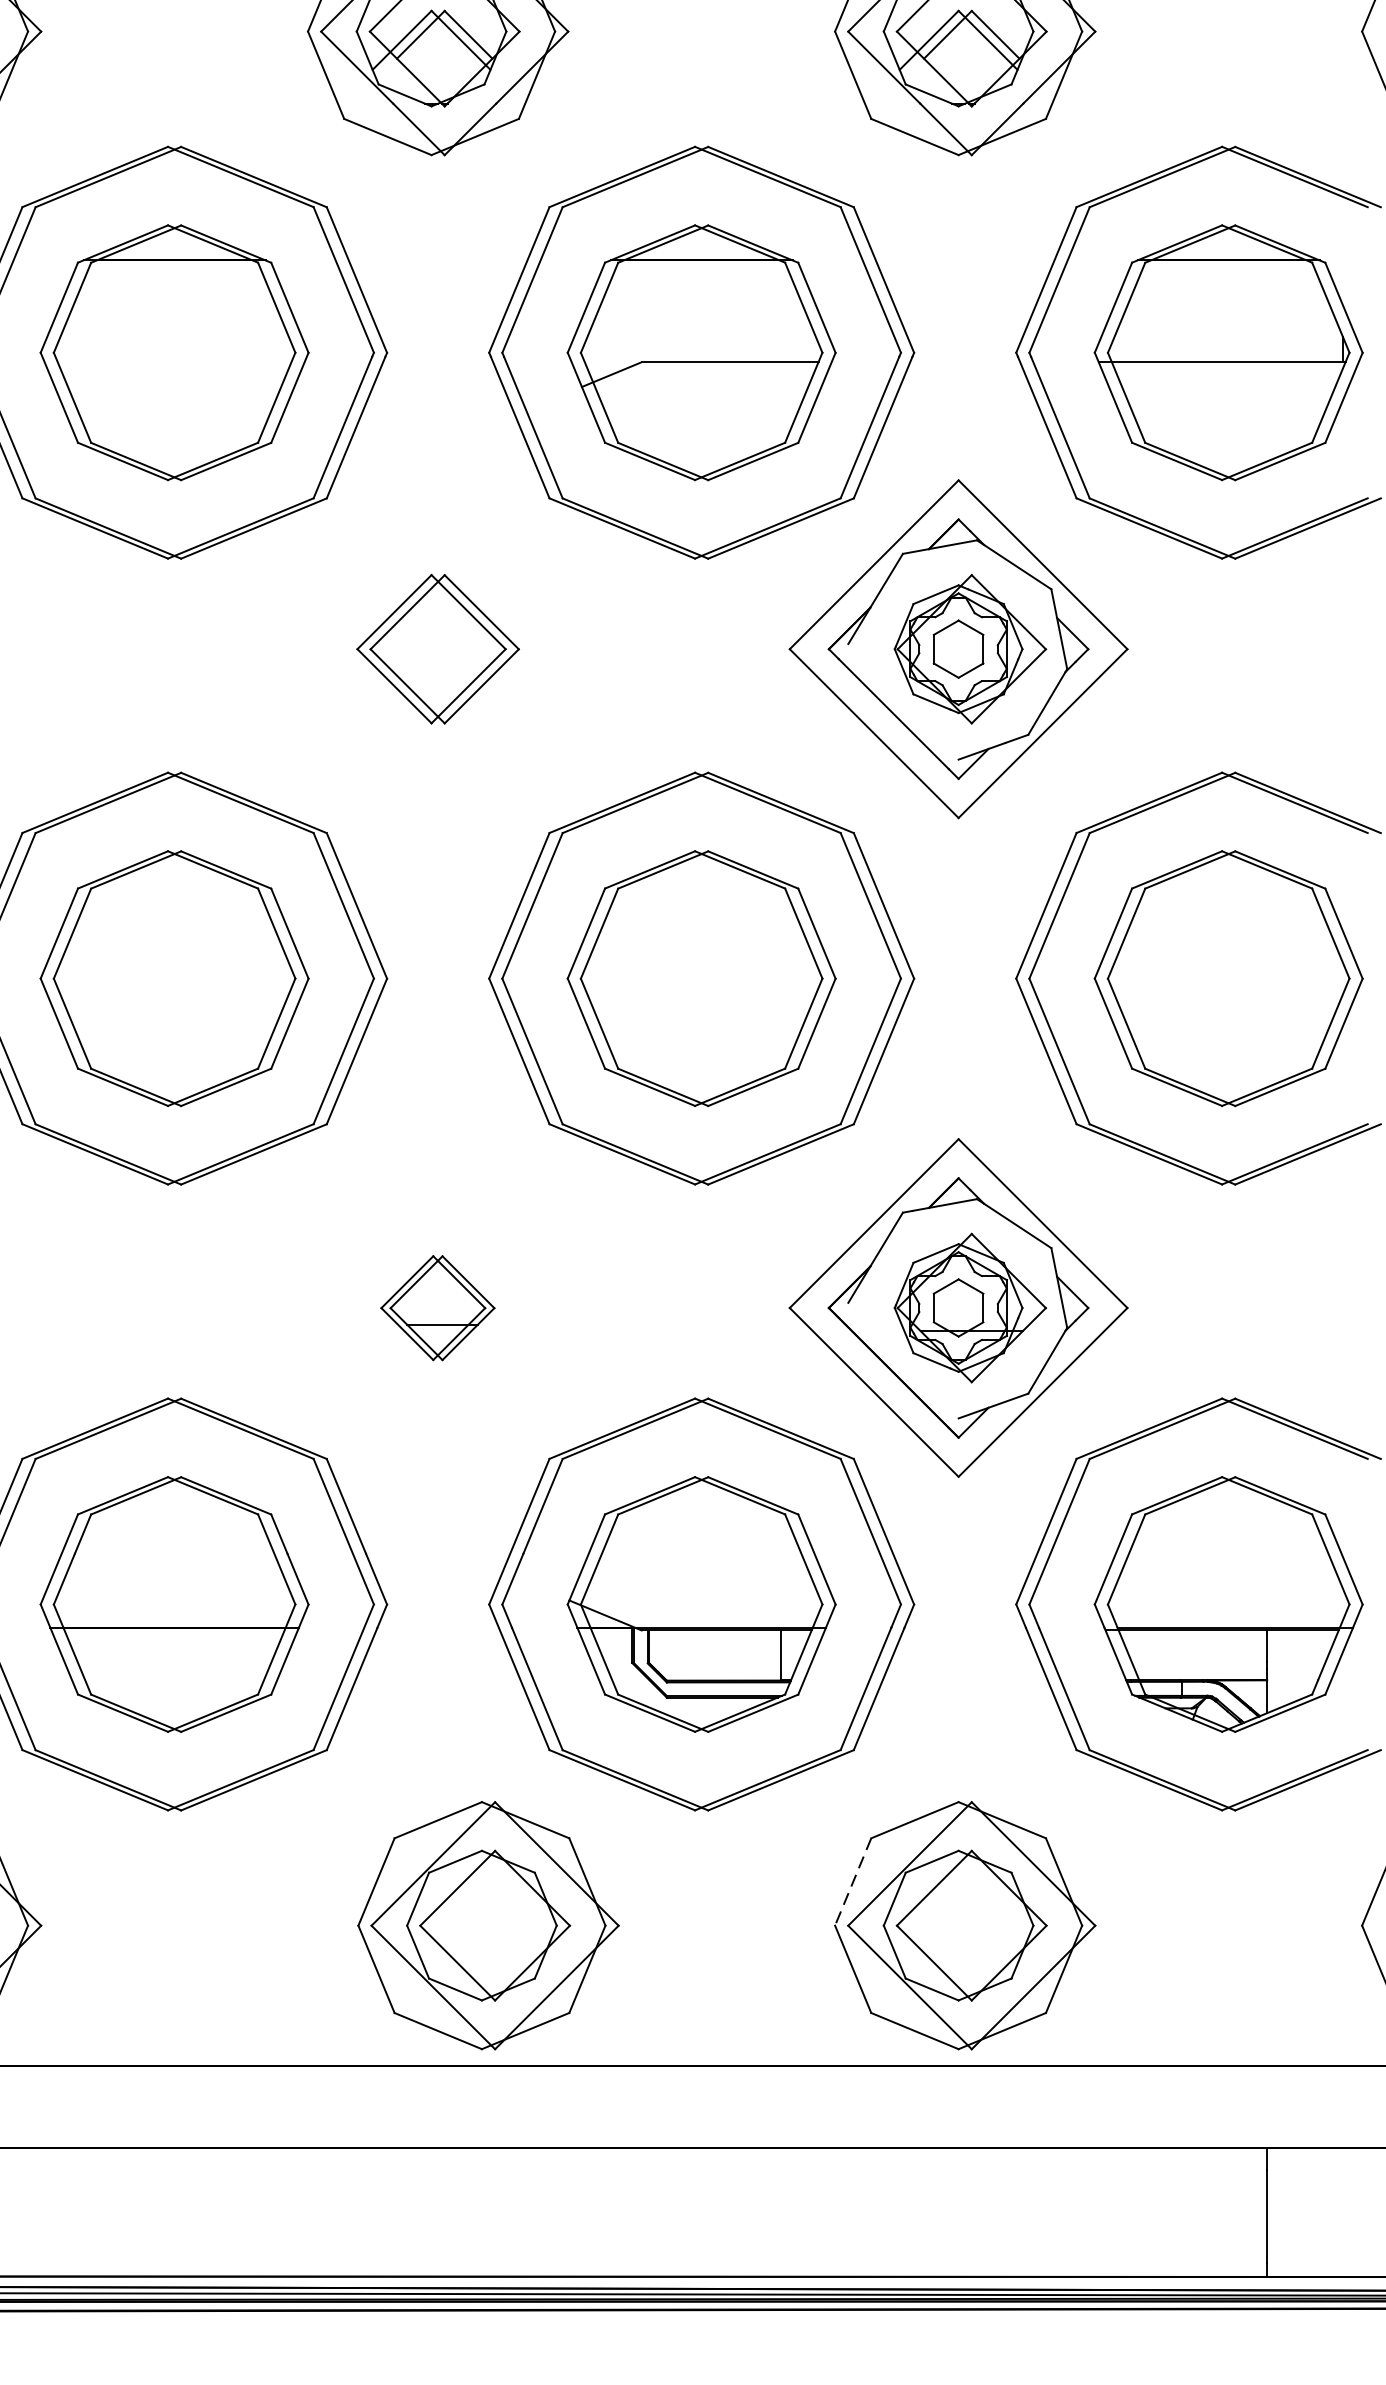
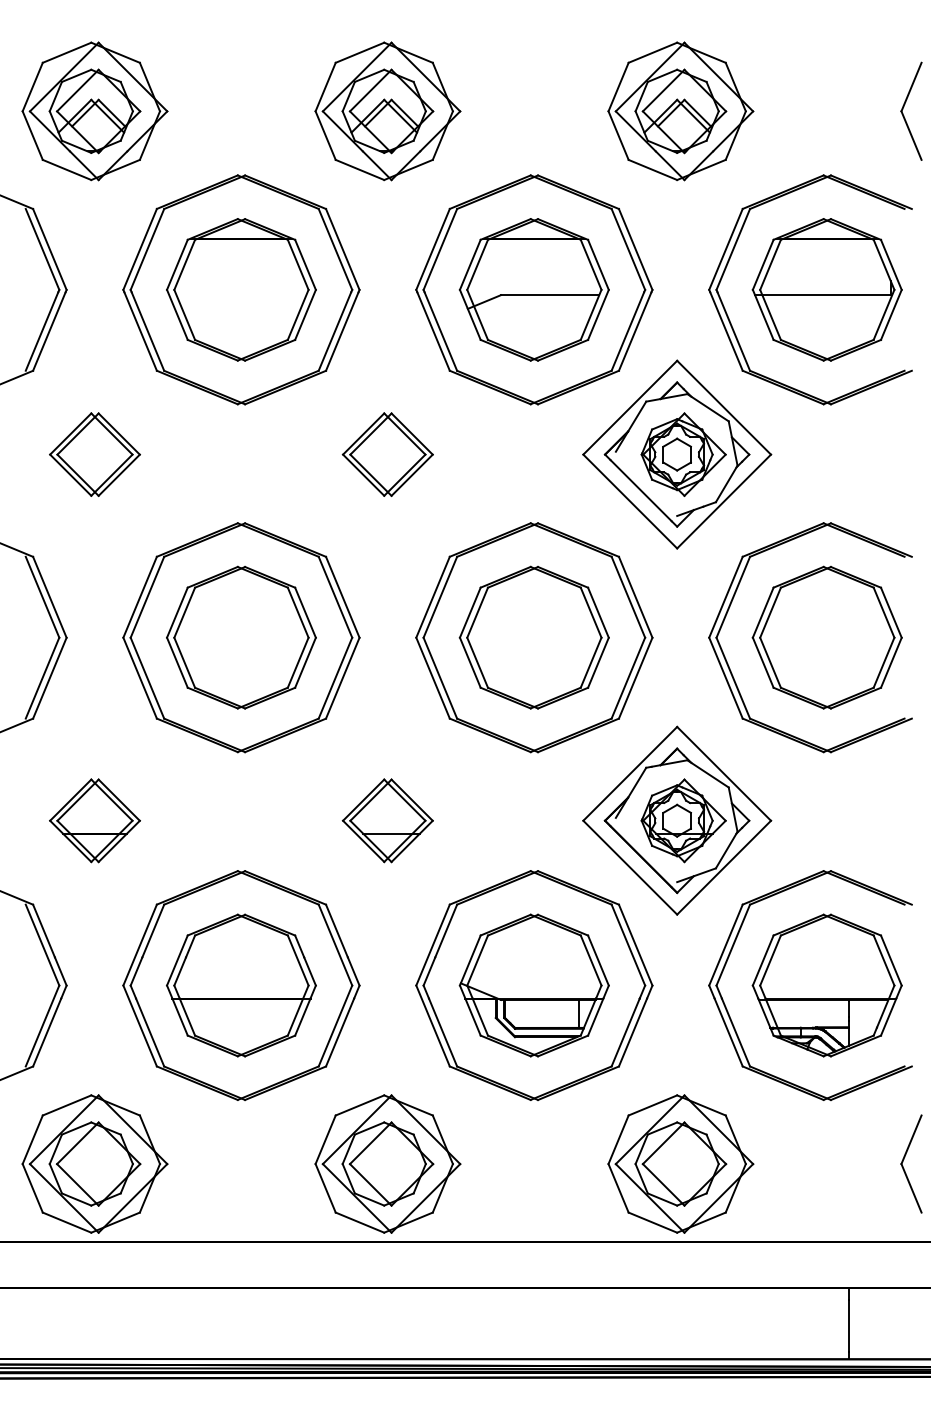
part: (437, 1307) -> (387, 820), size x1.43
line: (853, 1883) -> (618, 1140), dashed -> solid
part: (487, 1924) -> (387, 1163), moved

